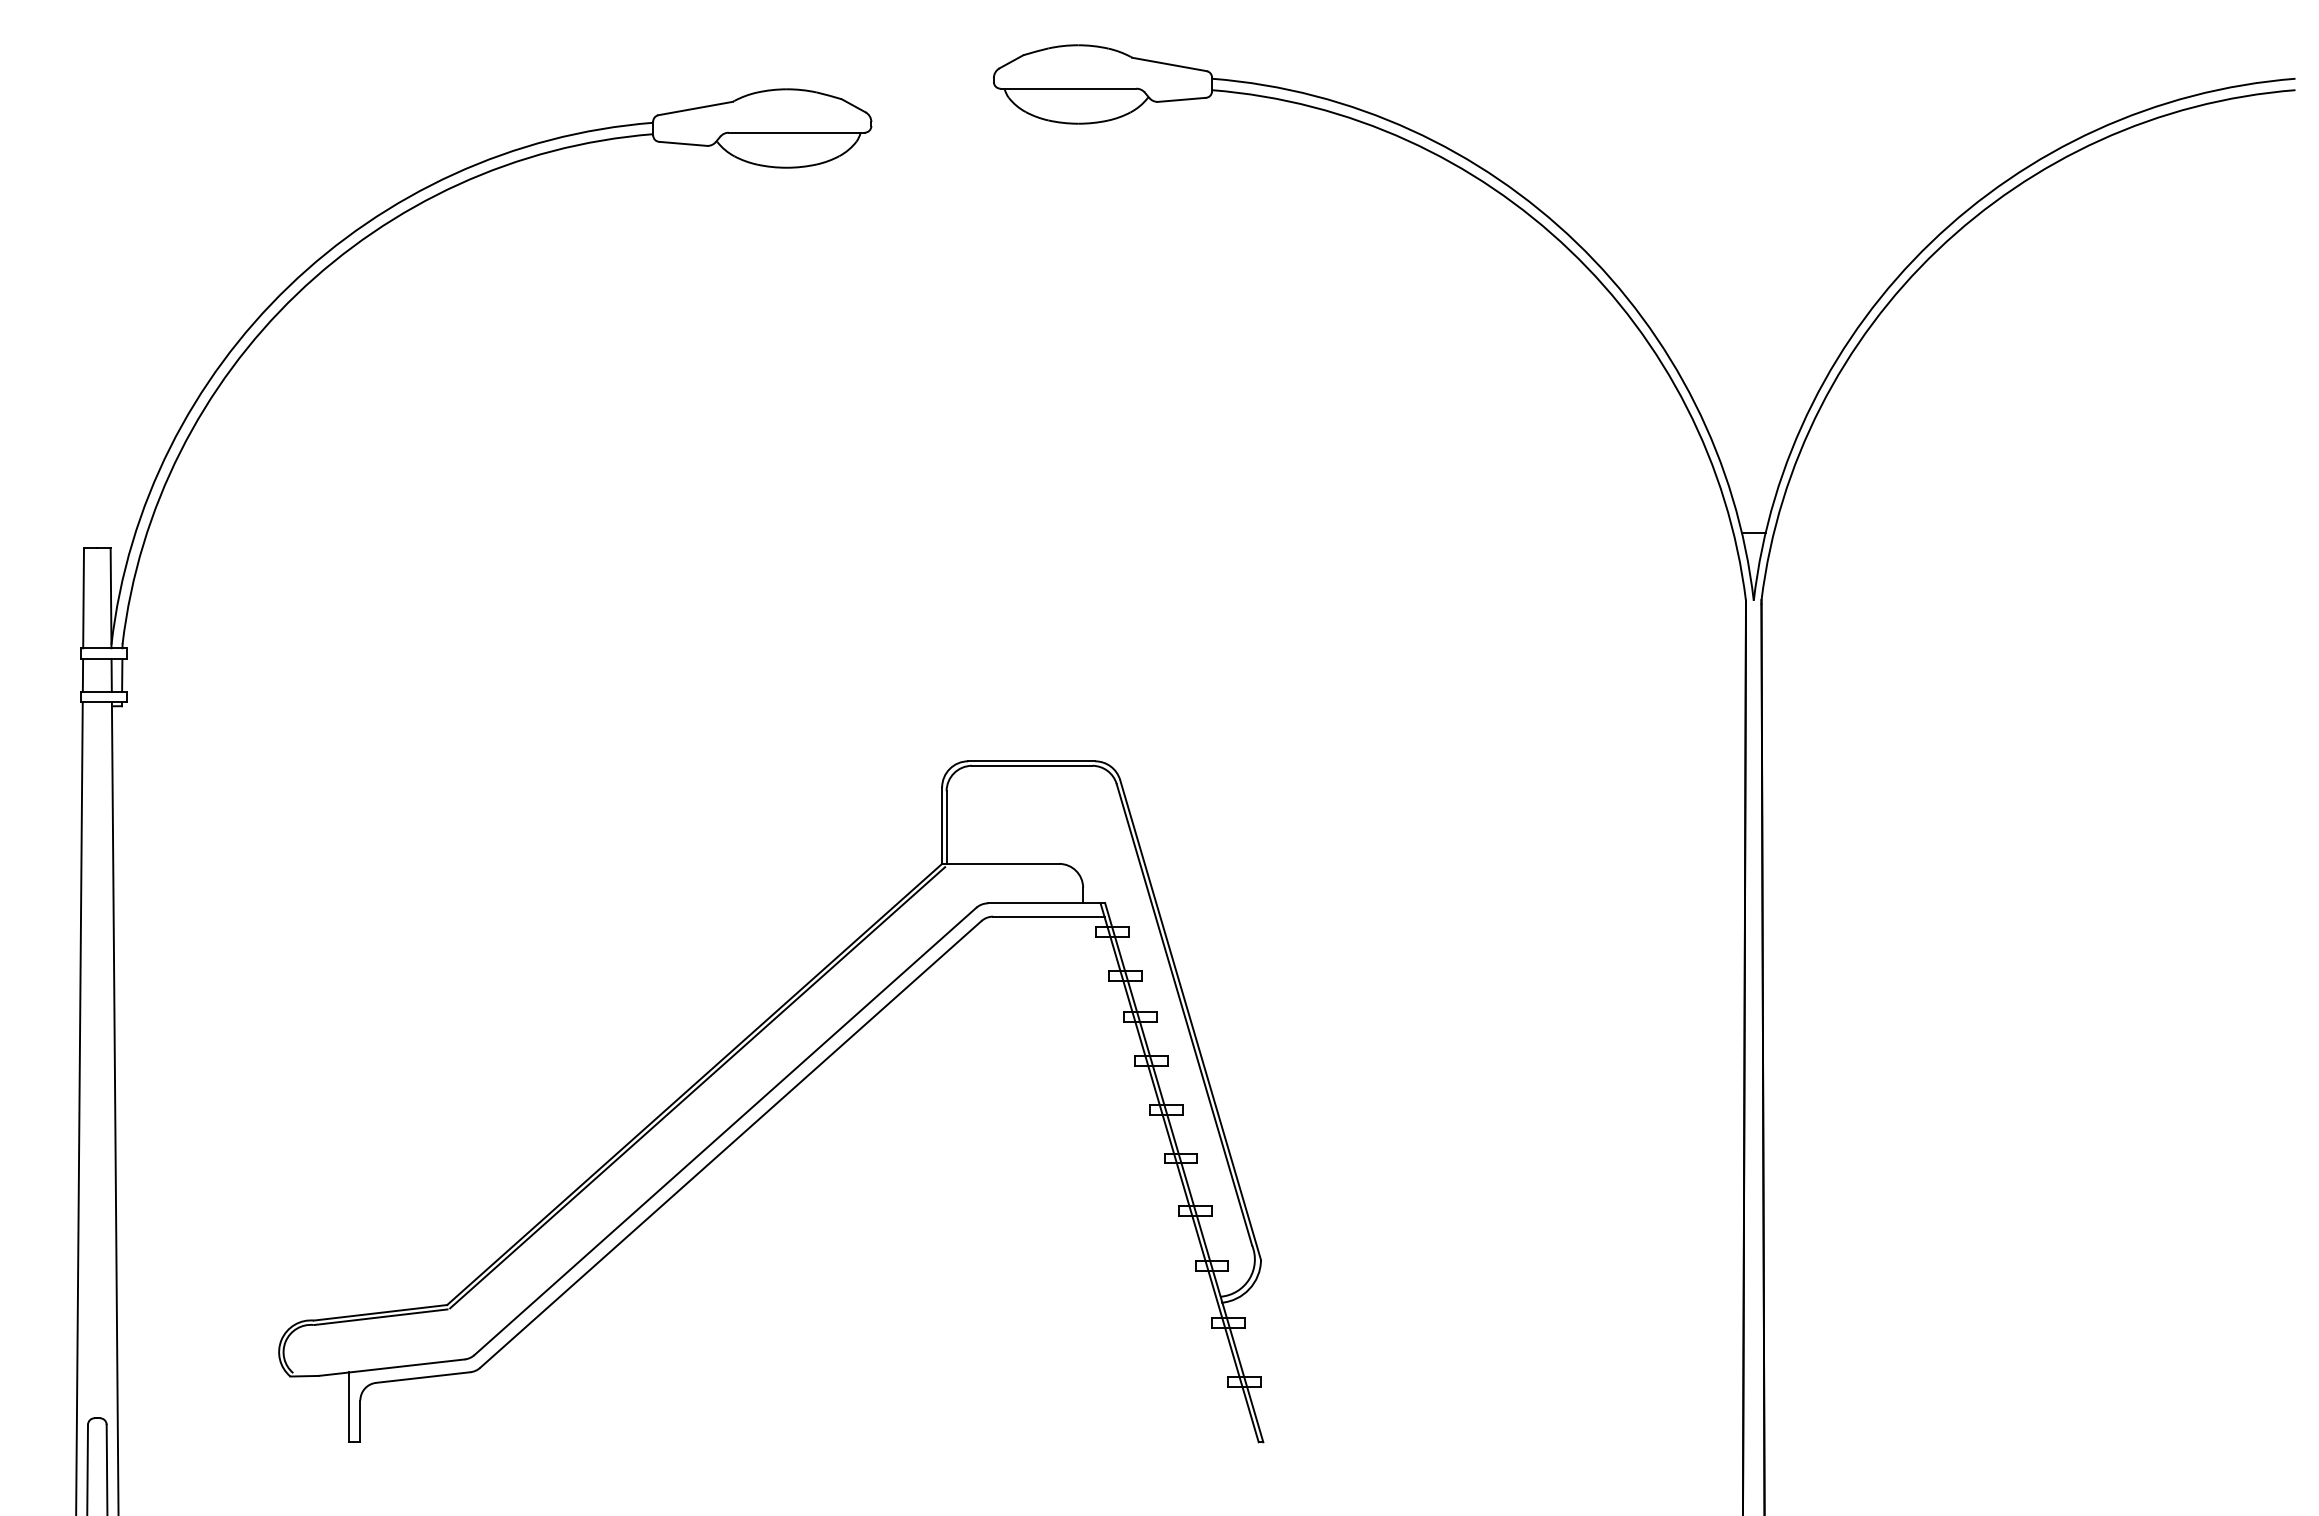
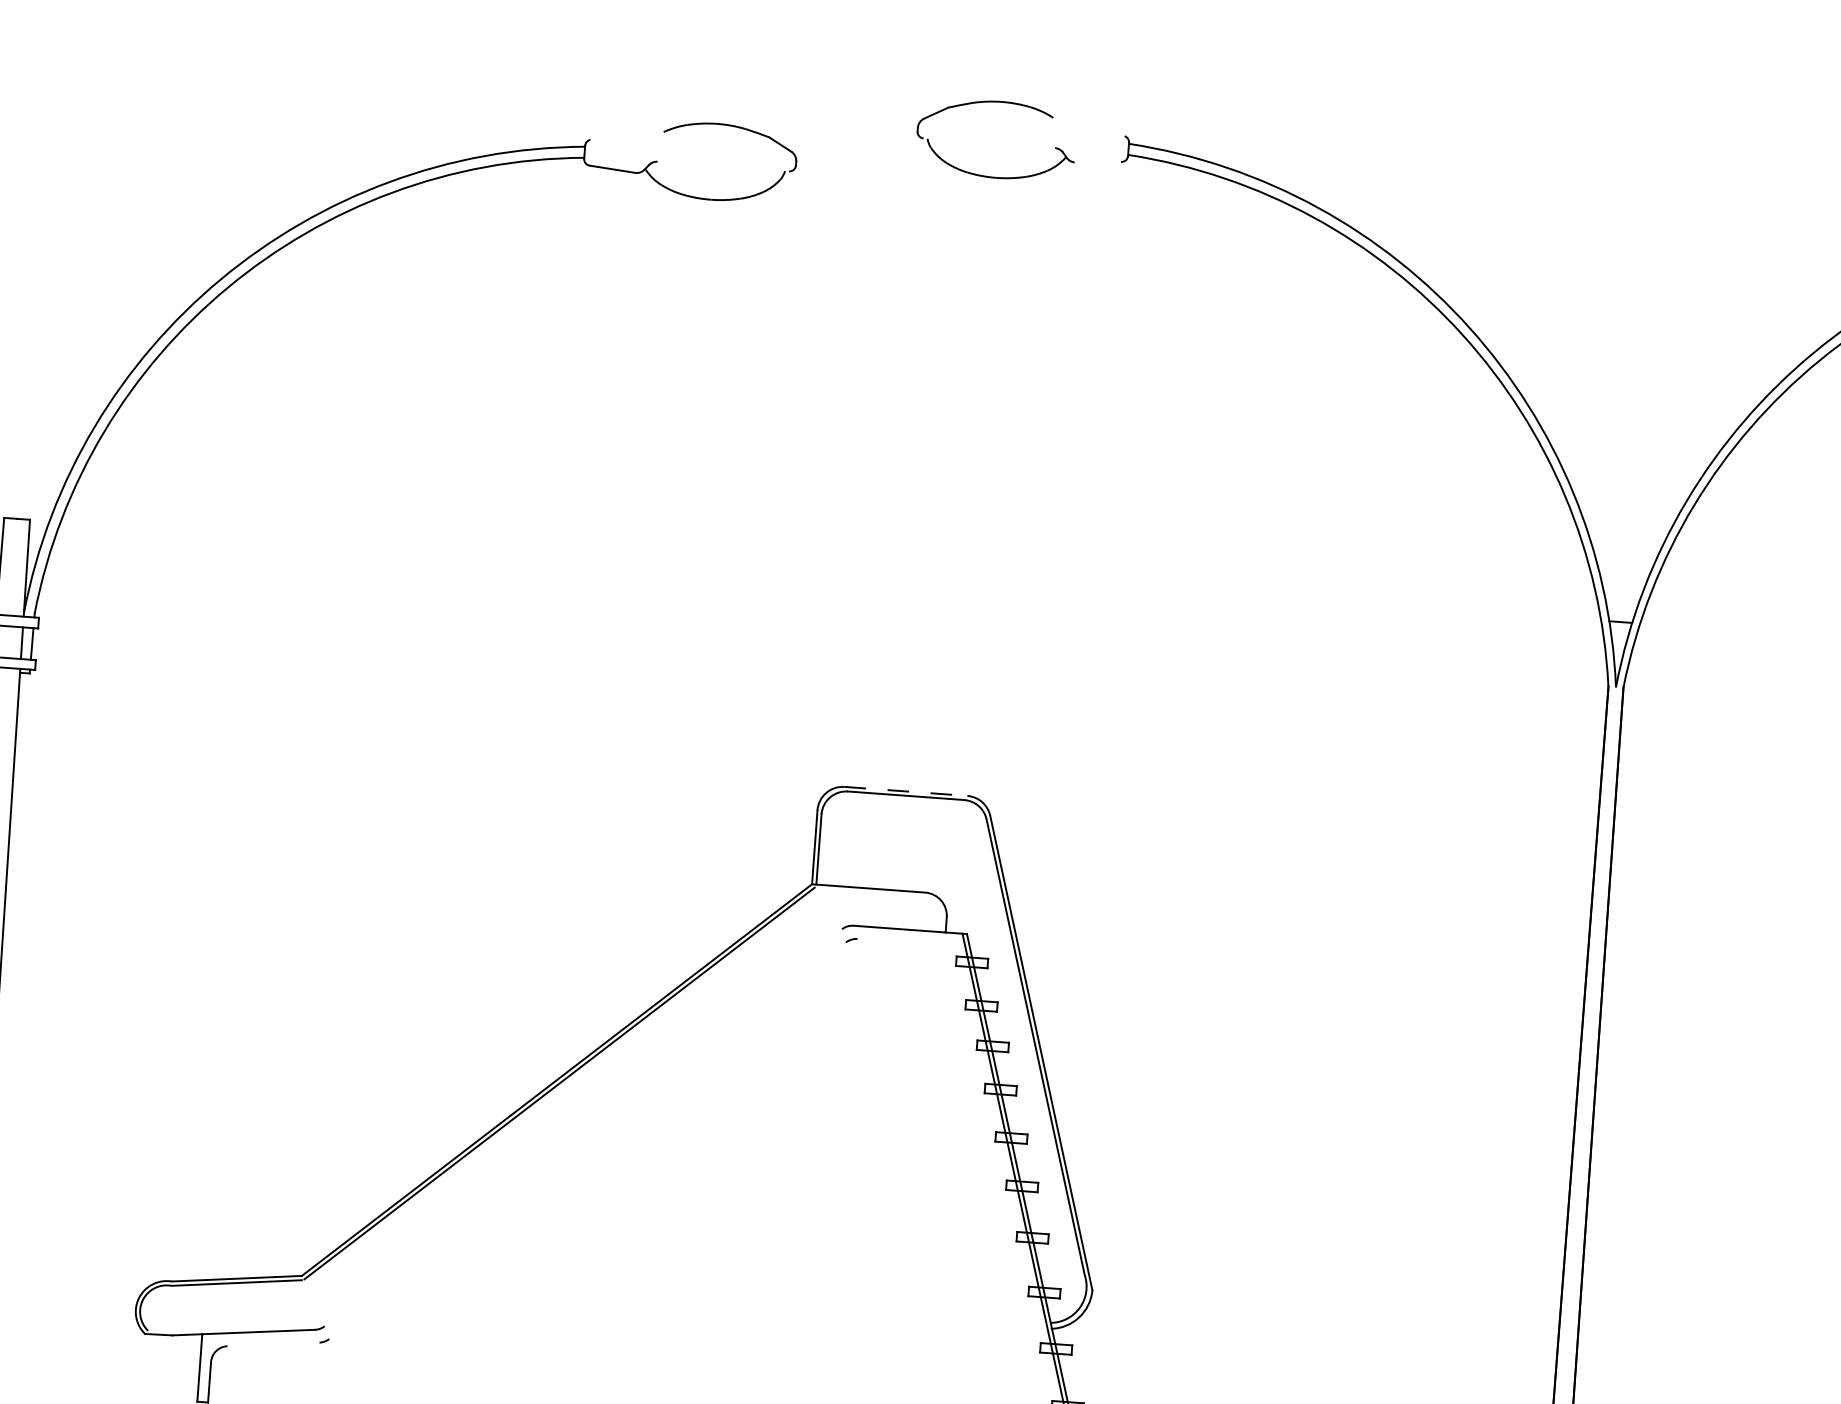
line: (1169, 64) -> (1088, 127), removed
line: (1068, 88) -> (989, 143), removed
line: (1181, 99) -> (1097, 161), removed
line: (695, 108) -> (627, 135), removed
line: (796, 132) -> (723, 166), removed
line: (1032, 761) -> (906, 791), solid -> dashed
line: (1049, 916) -> (912, 942), removed
line: (725, 1131) -> (583, 1127), removed
line: (730, 1144) -> (587, 1140), removed
line: (423, 1377) -> (273, 1344), removed

